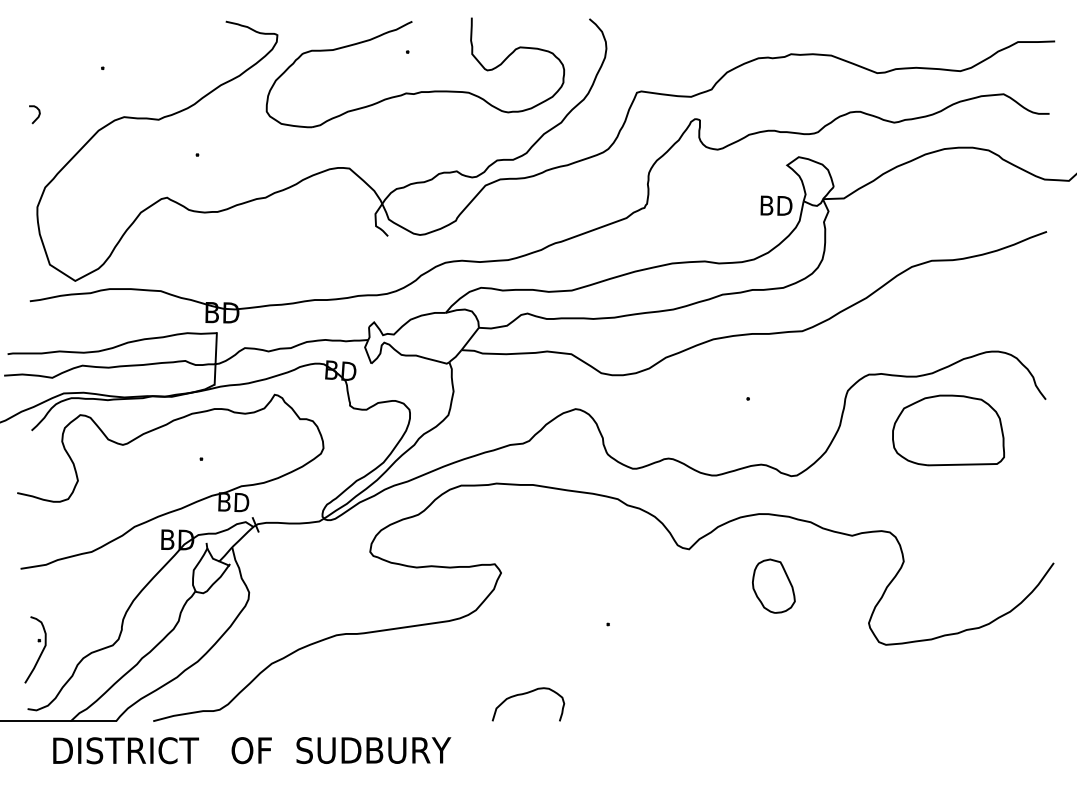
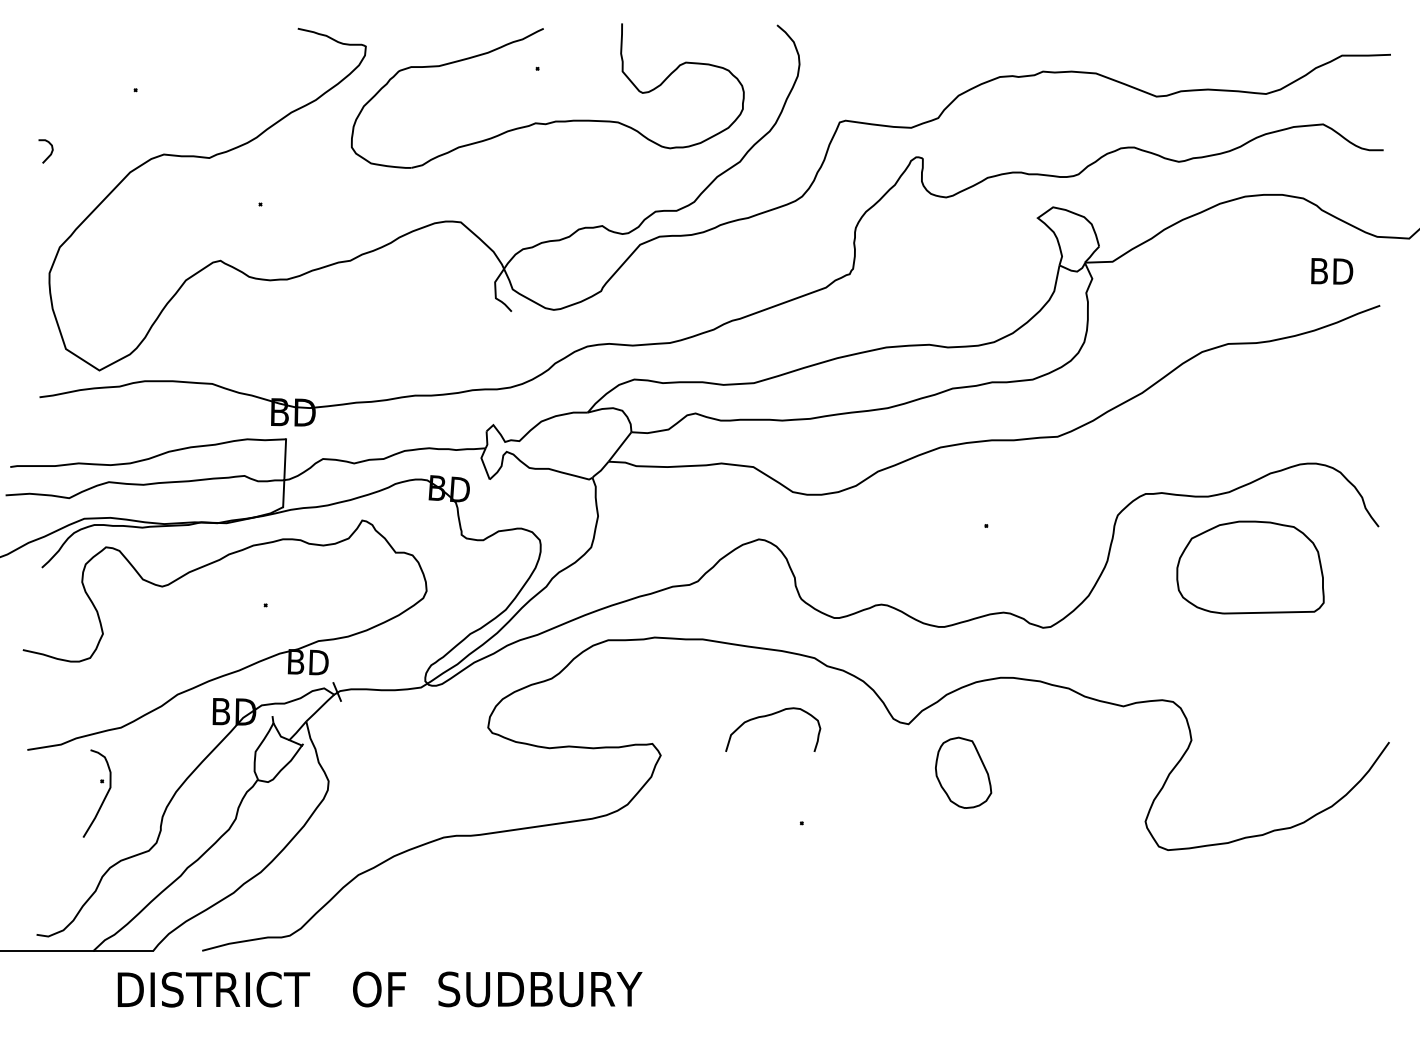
text: (776, 205) -> (1332, 271), moved
part: (773, 585) -> (963, 771), moved
part: (41, 651) -> (104, 795), moved
curve: (525, 694) -> (769, 716), moved
text: (252, 750) -> (380, 989), moved

